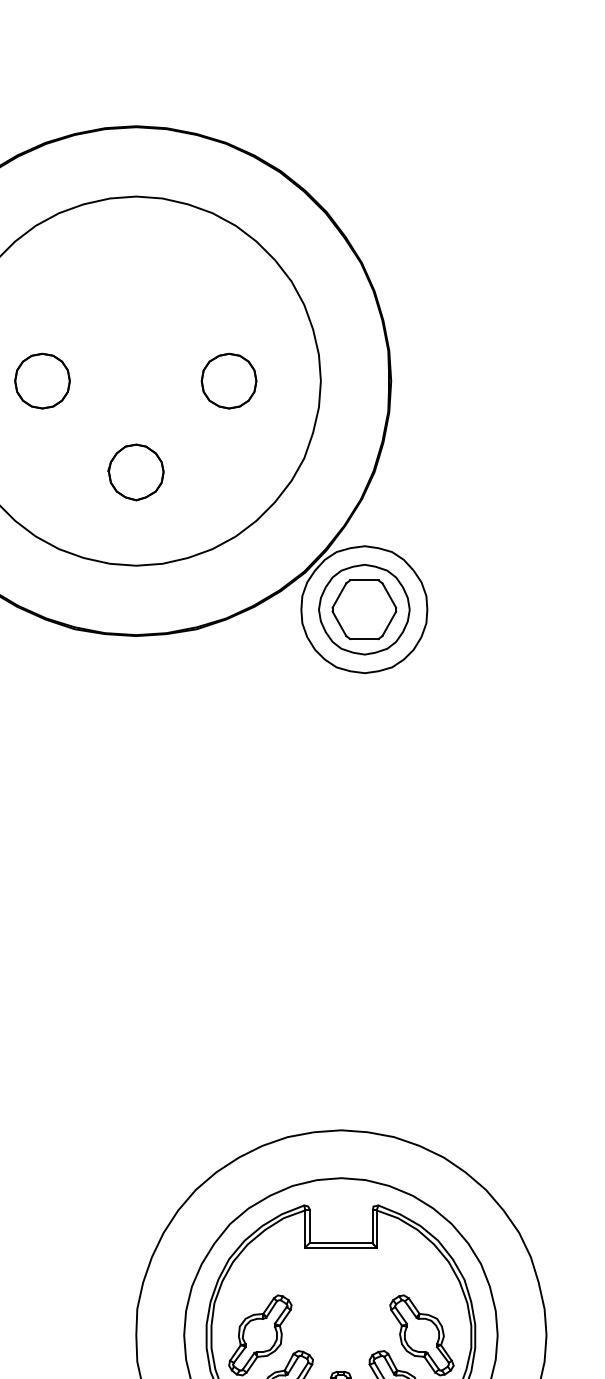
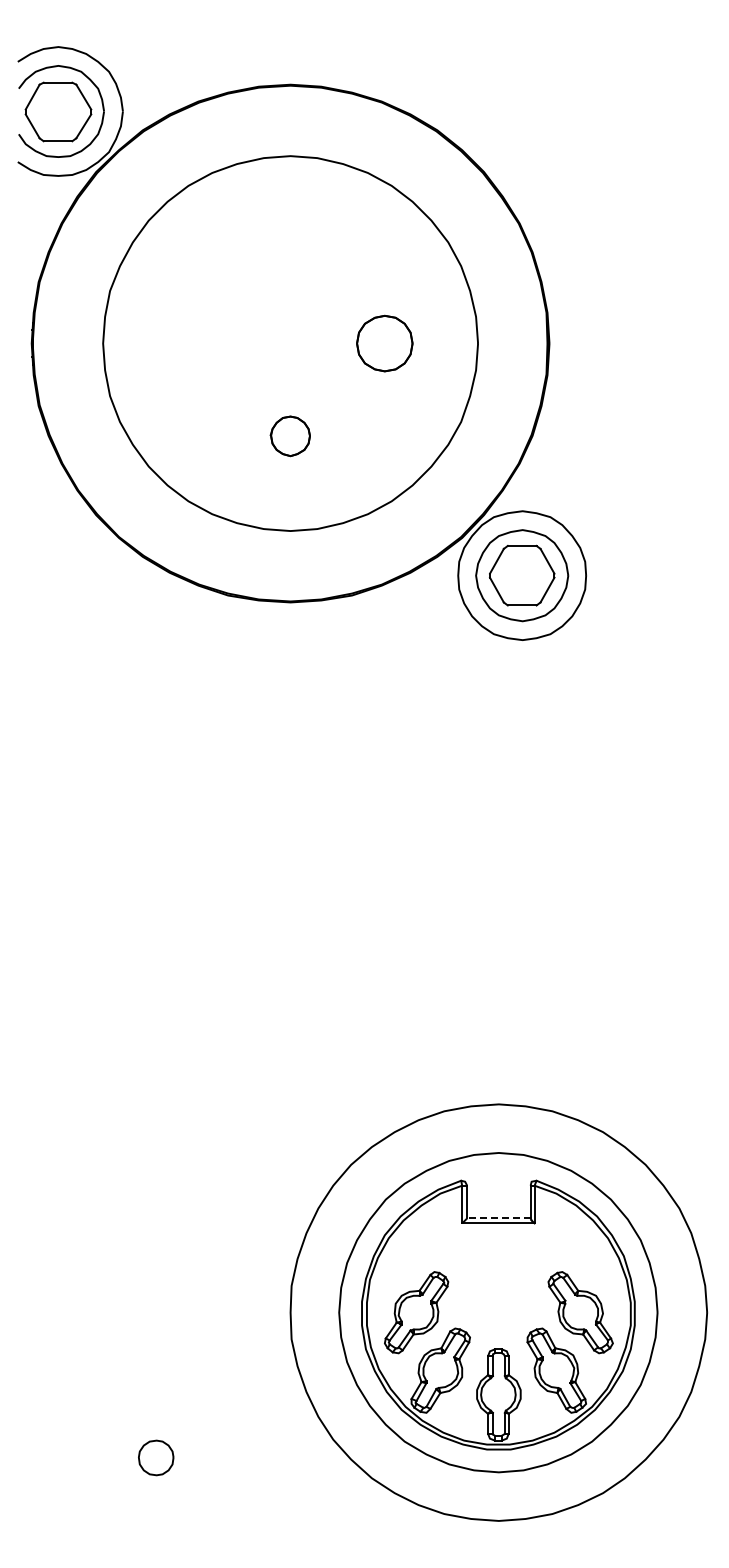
part: (42, 381) -> (195, 343), removed
part: (136, 472) -> (290, 436), size x0.7
line: (341, 1242) -> (498, 1218), solid -> dashed

